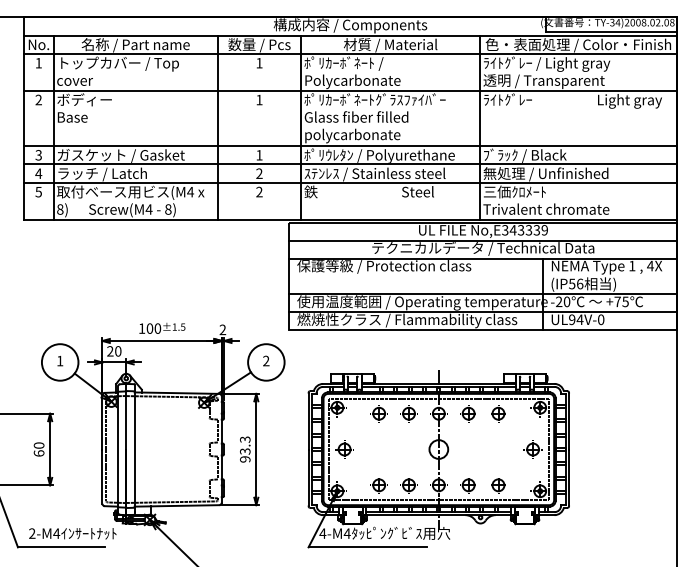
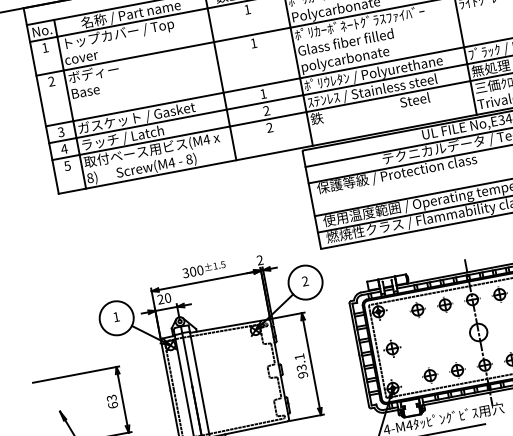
text: (141, 328) -> (185, 273), 100 -> 300
text: (245, 439) -> (299, 356), 93.3 -> 93.1
text: (39, 445) -> (112, 397), 60 -> 63

